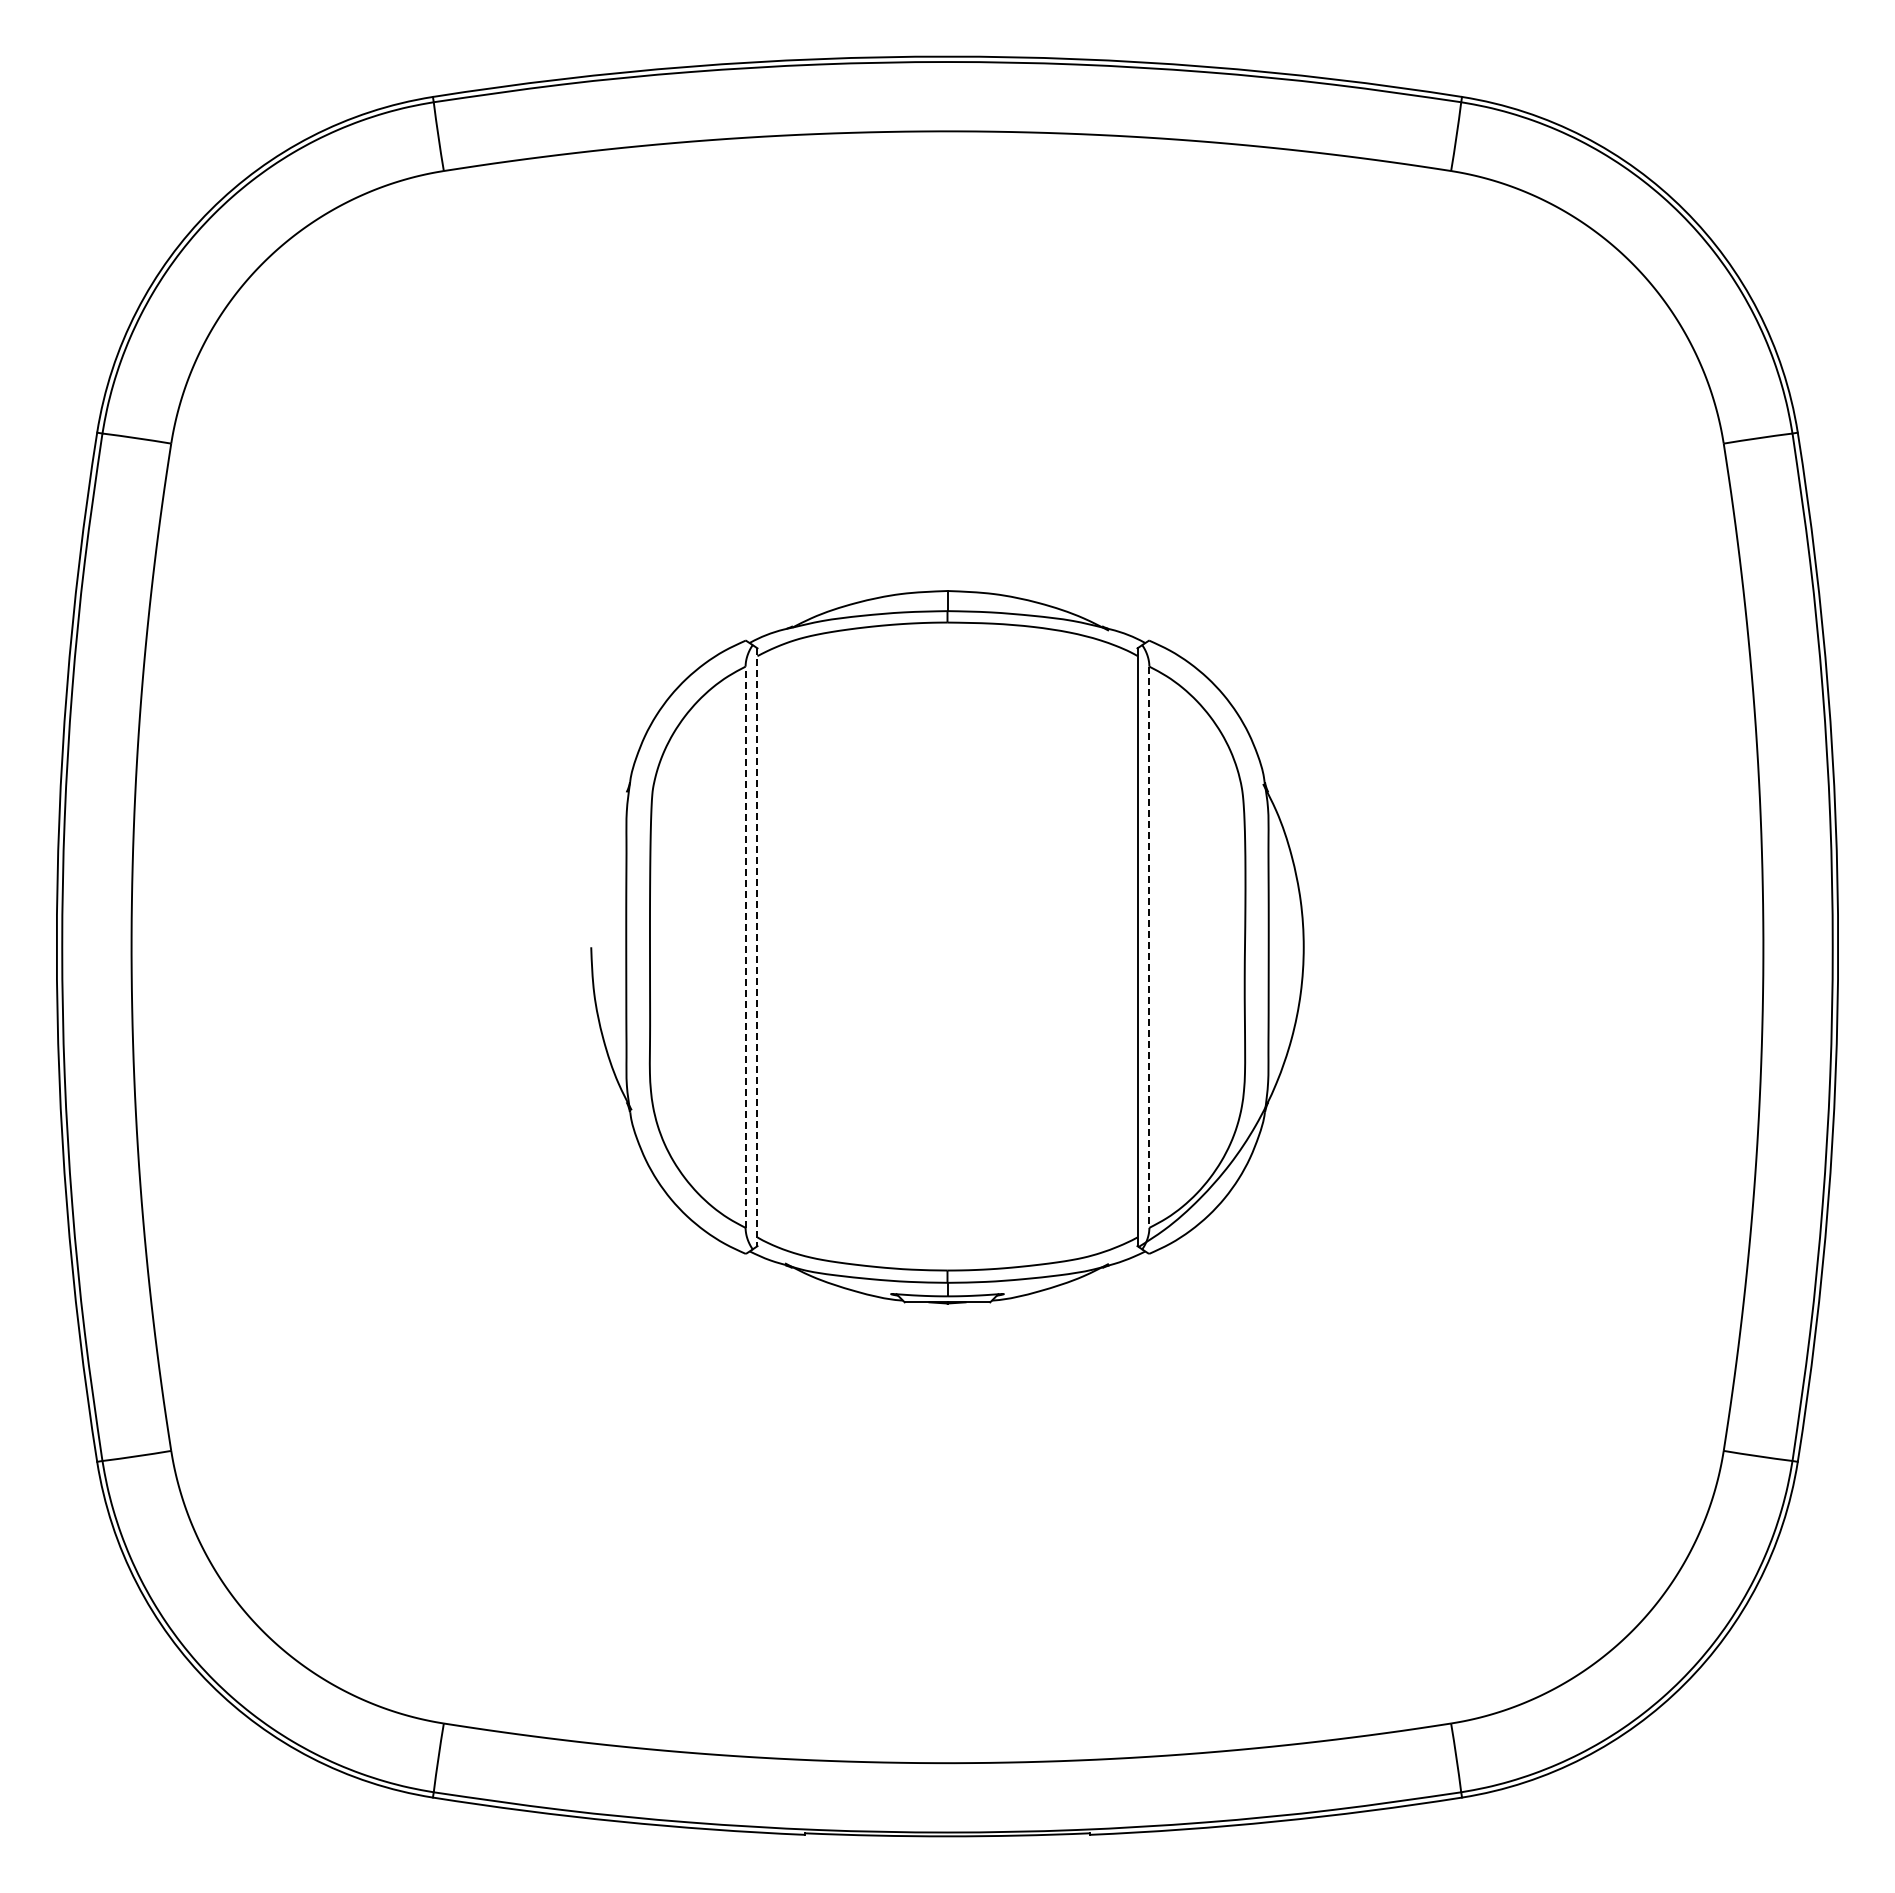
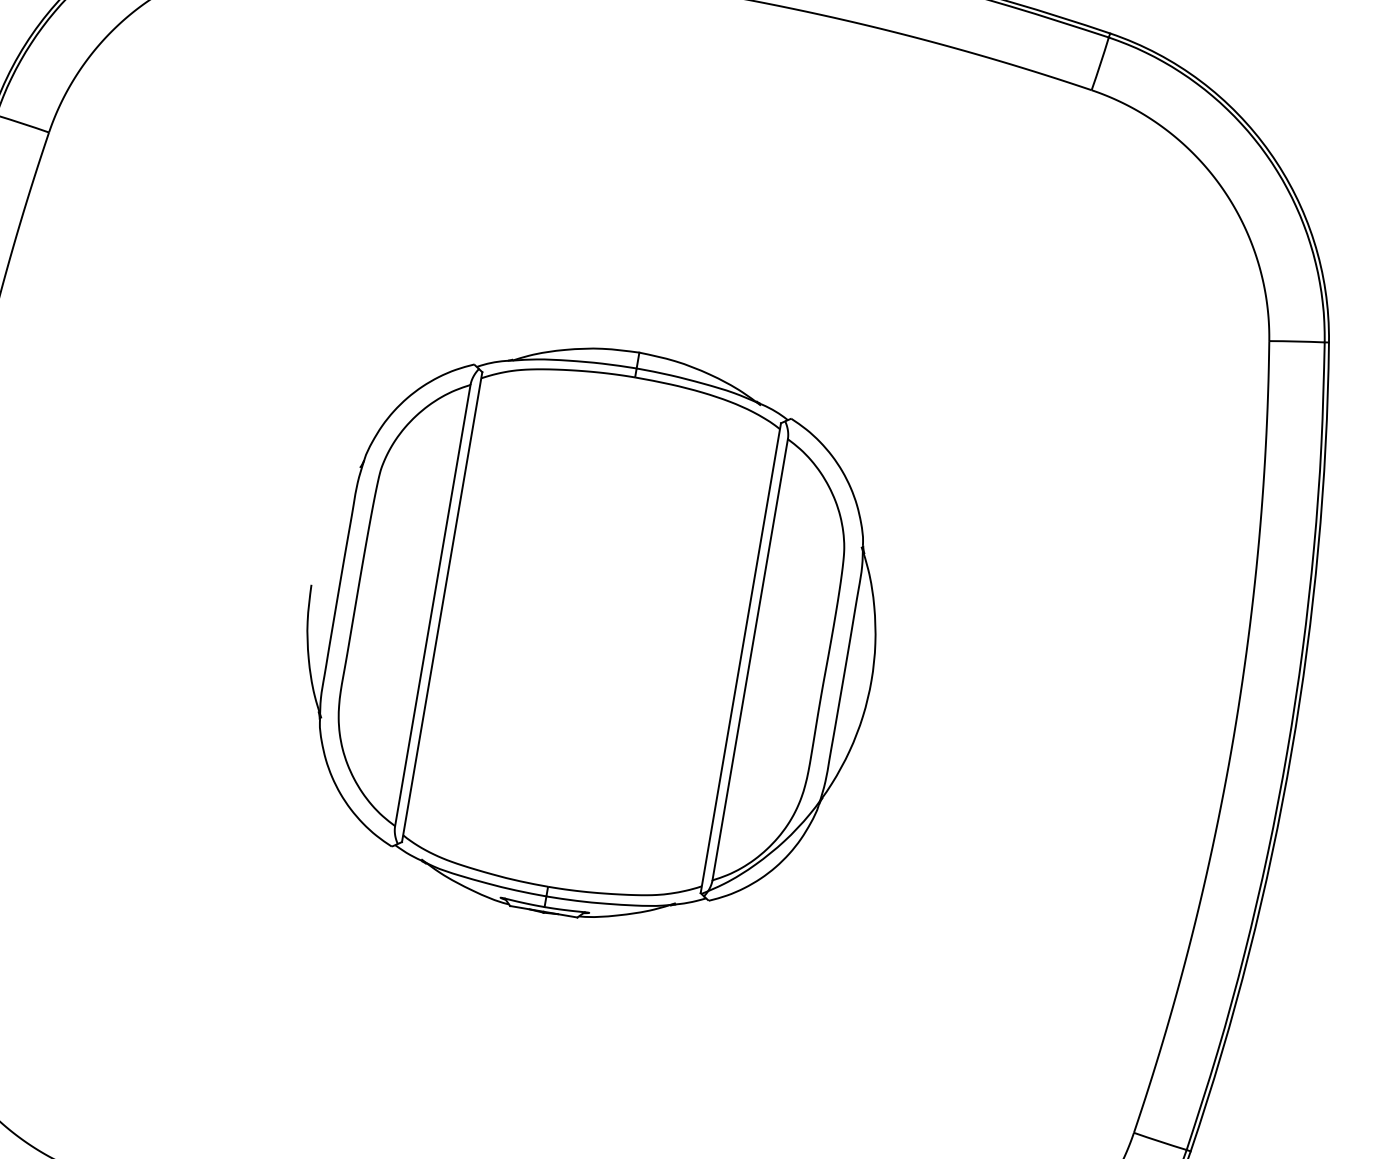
line: (745, 947) -> (432, 605), dashed -> solid
line: (757, 947) -> (442, 607), dashed -> solid
line: (1149, 947) -> (750, 659), dashed -> solid

